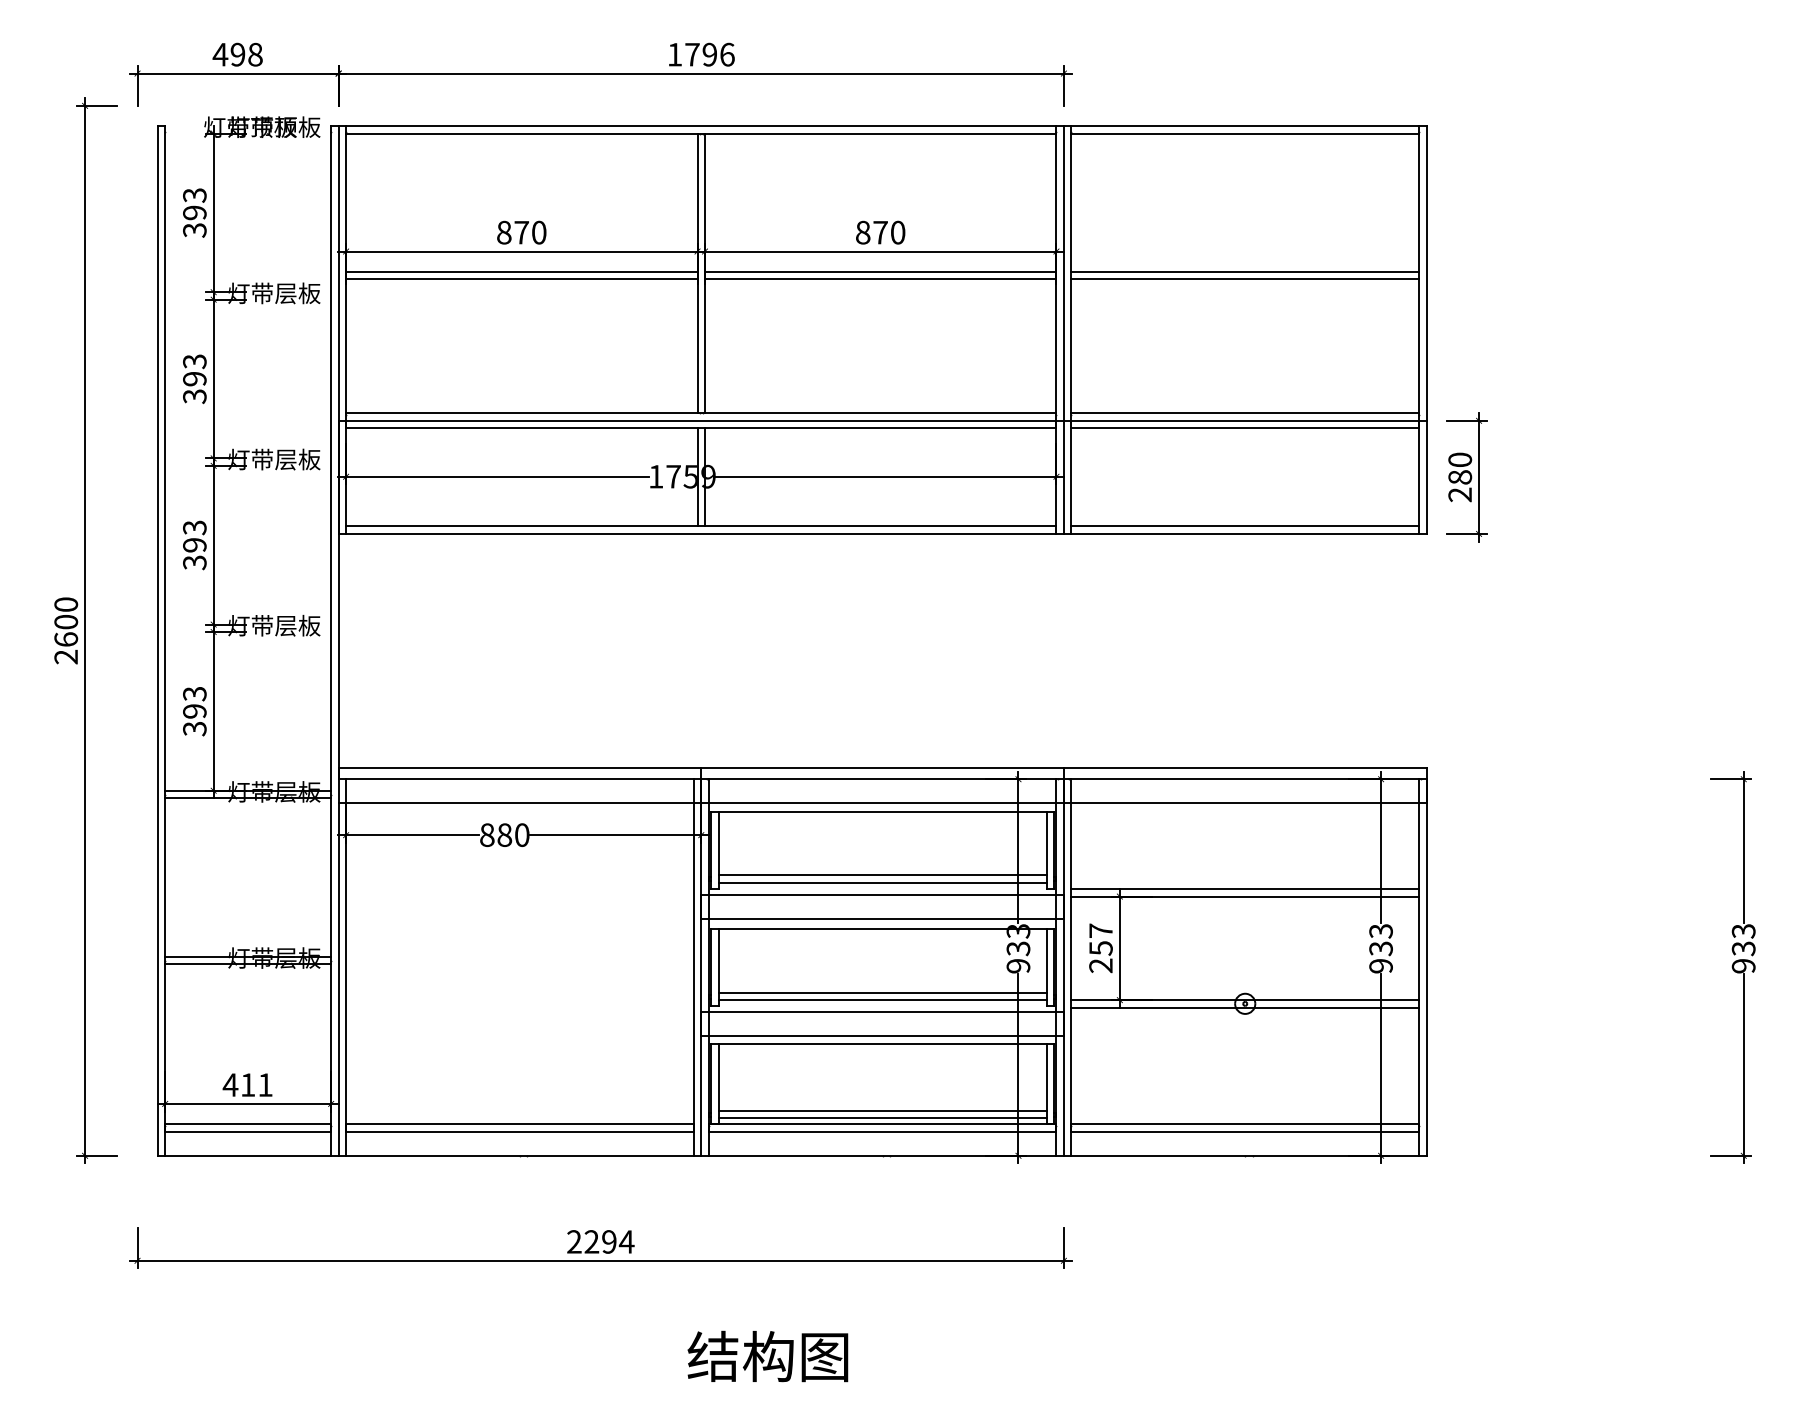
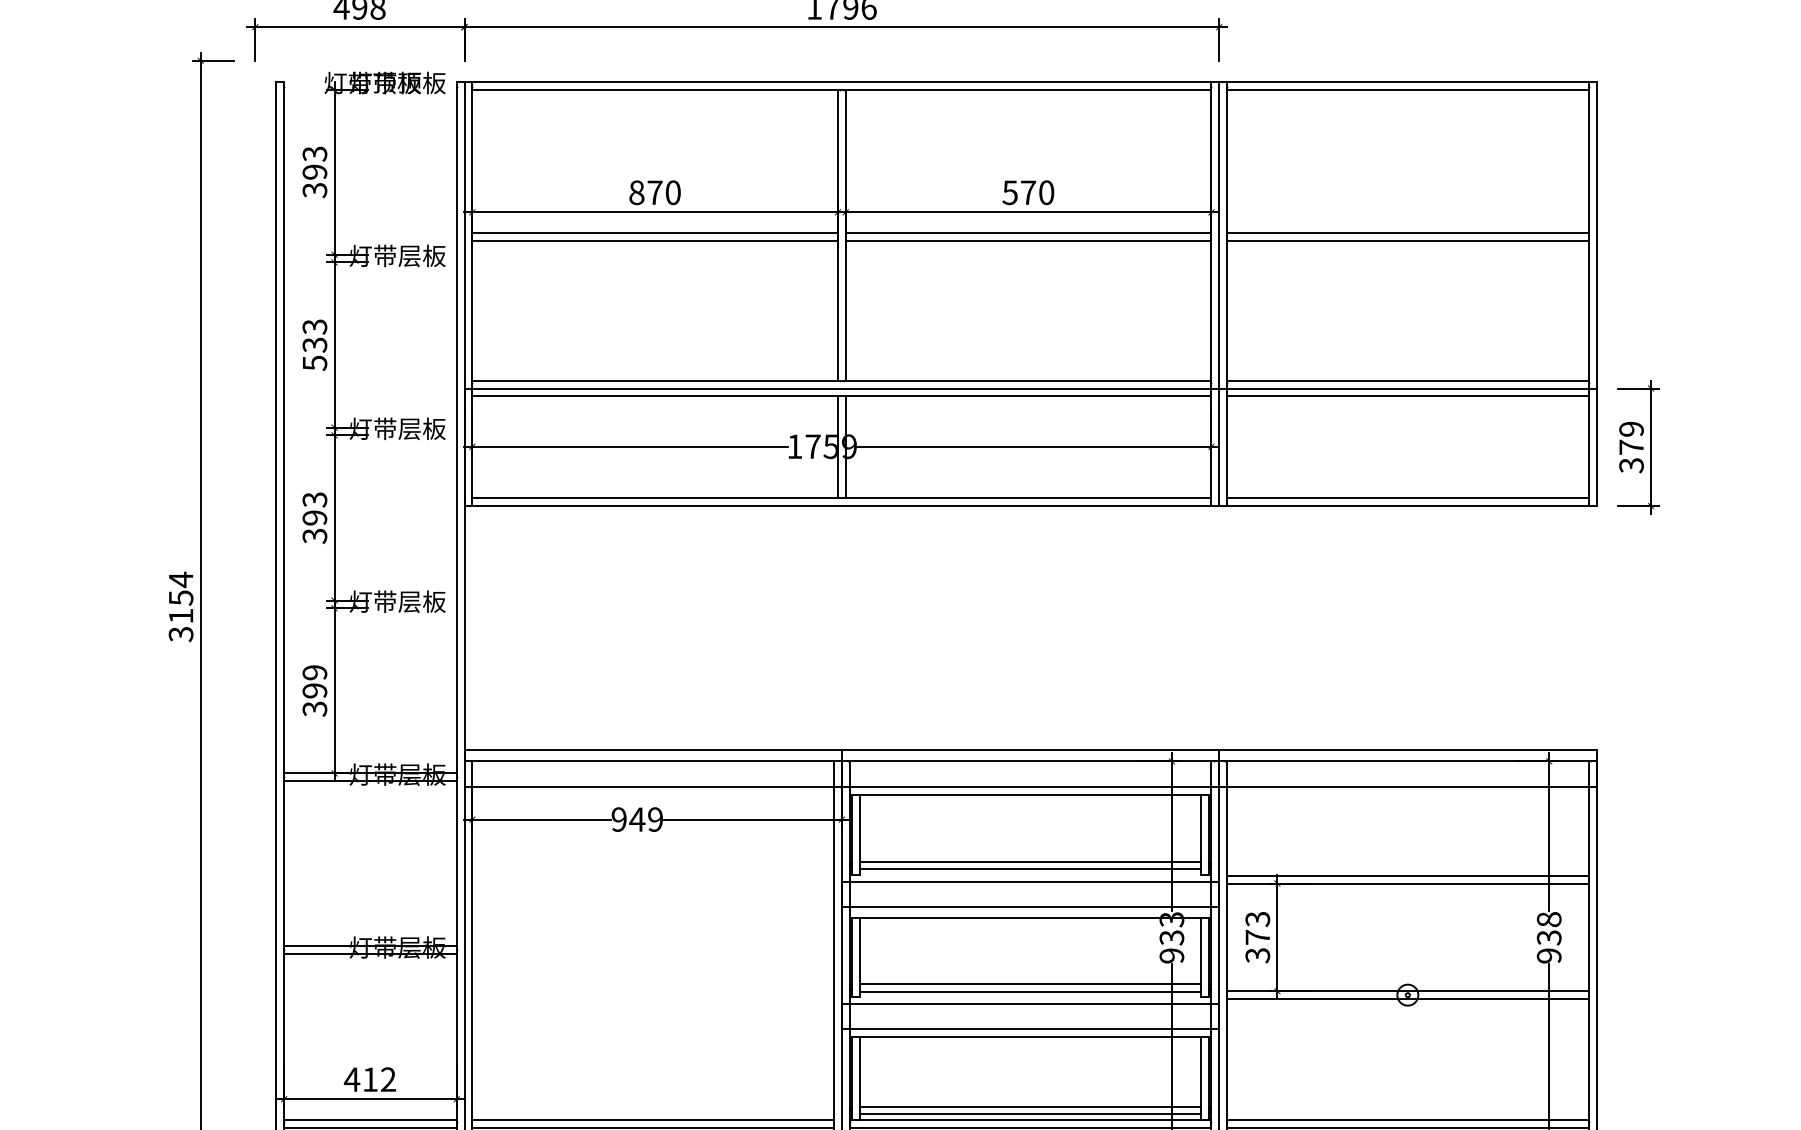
text: (862, 232) -> (1009, 192), 870 -> 570
text: (194, 387) -> (314, 353), 393 -> 533
text: (1460, 477) -> (1631, 447), 280 -> 379
text: (66, 630) -> (181, 606), 2600 -> 3154
text: (194, 694) -> (314, 673), 393 -> 399
text: (504, 834) -> (637, 818), 880 -> 949
text: (1380, 931) -> (1548, 919), 933 -> 938
text: (1100, 948) -> (1257, 937), 257 -> 373
text: (265, 1084) -> (388, 1079), 411 -> 412

